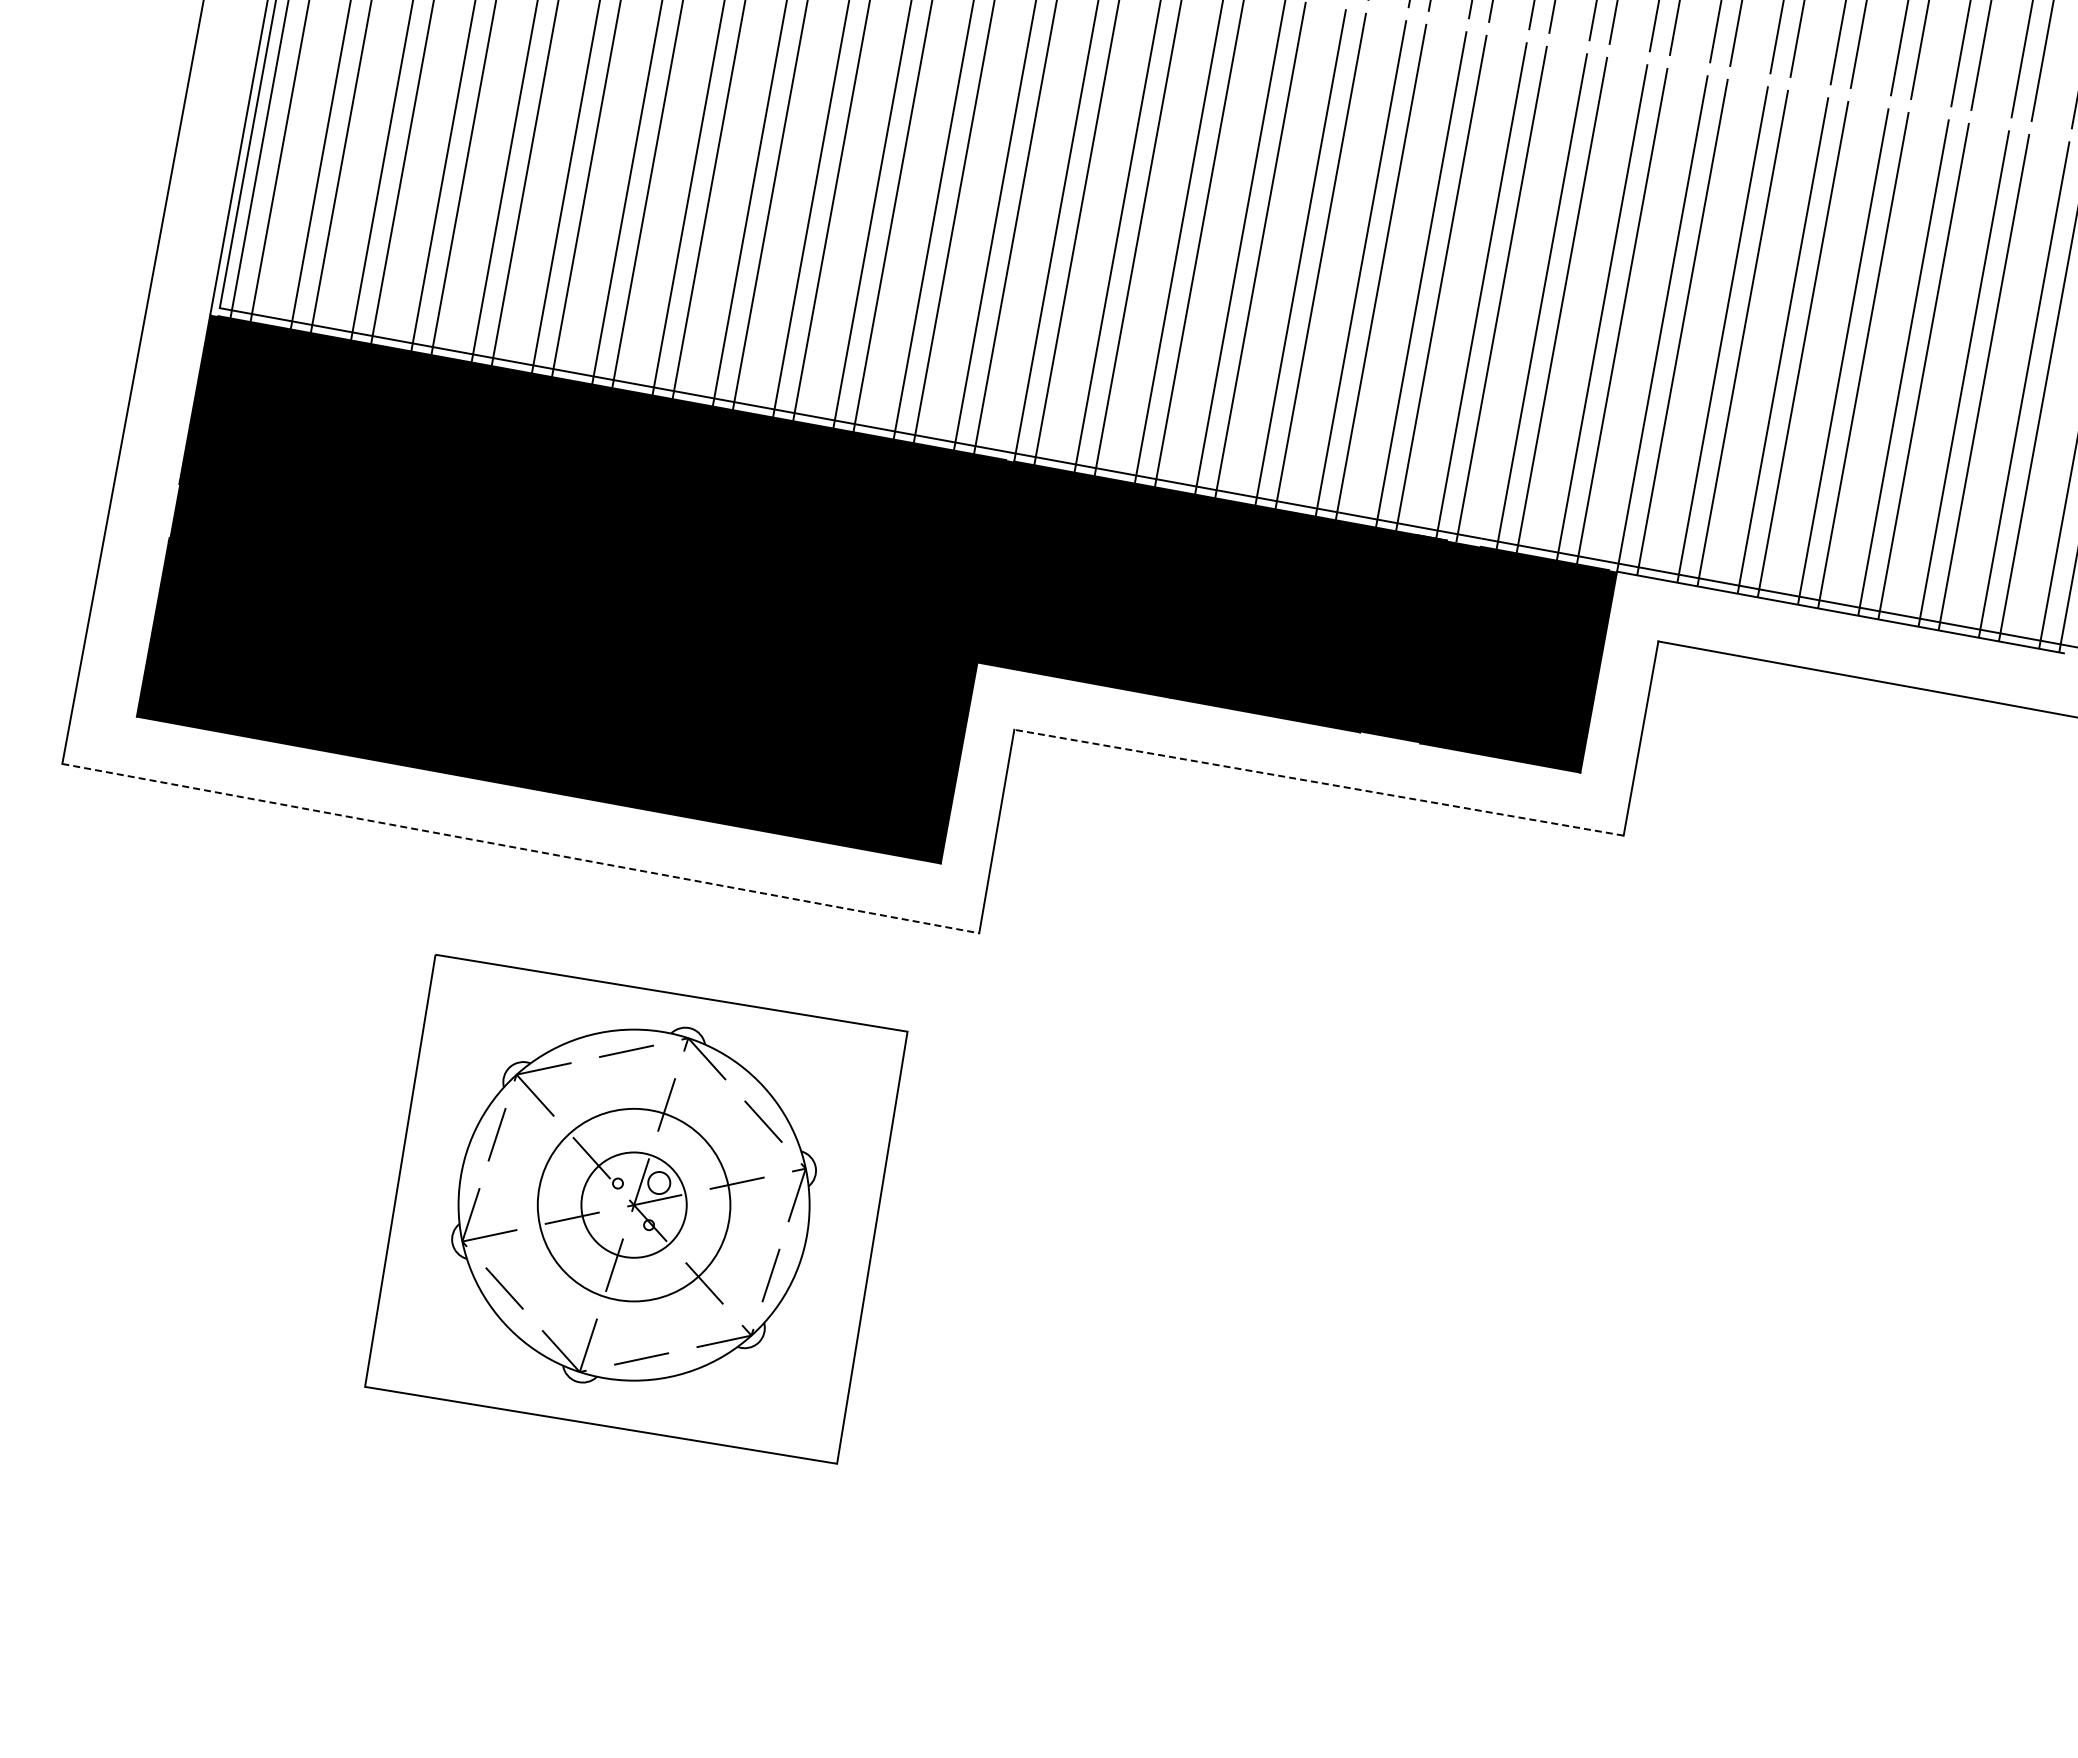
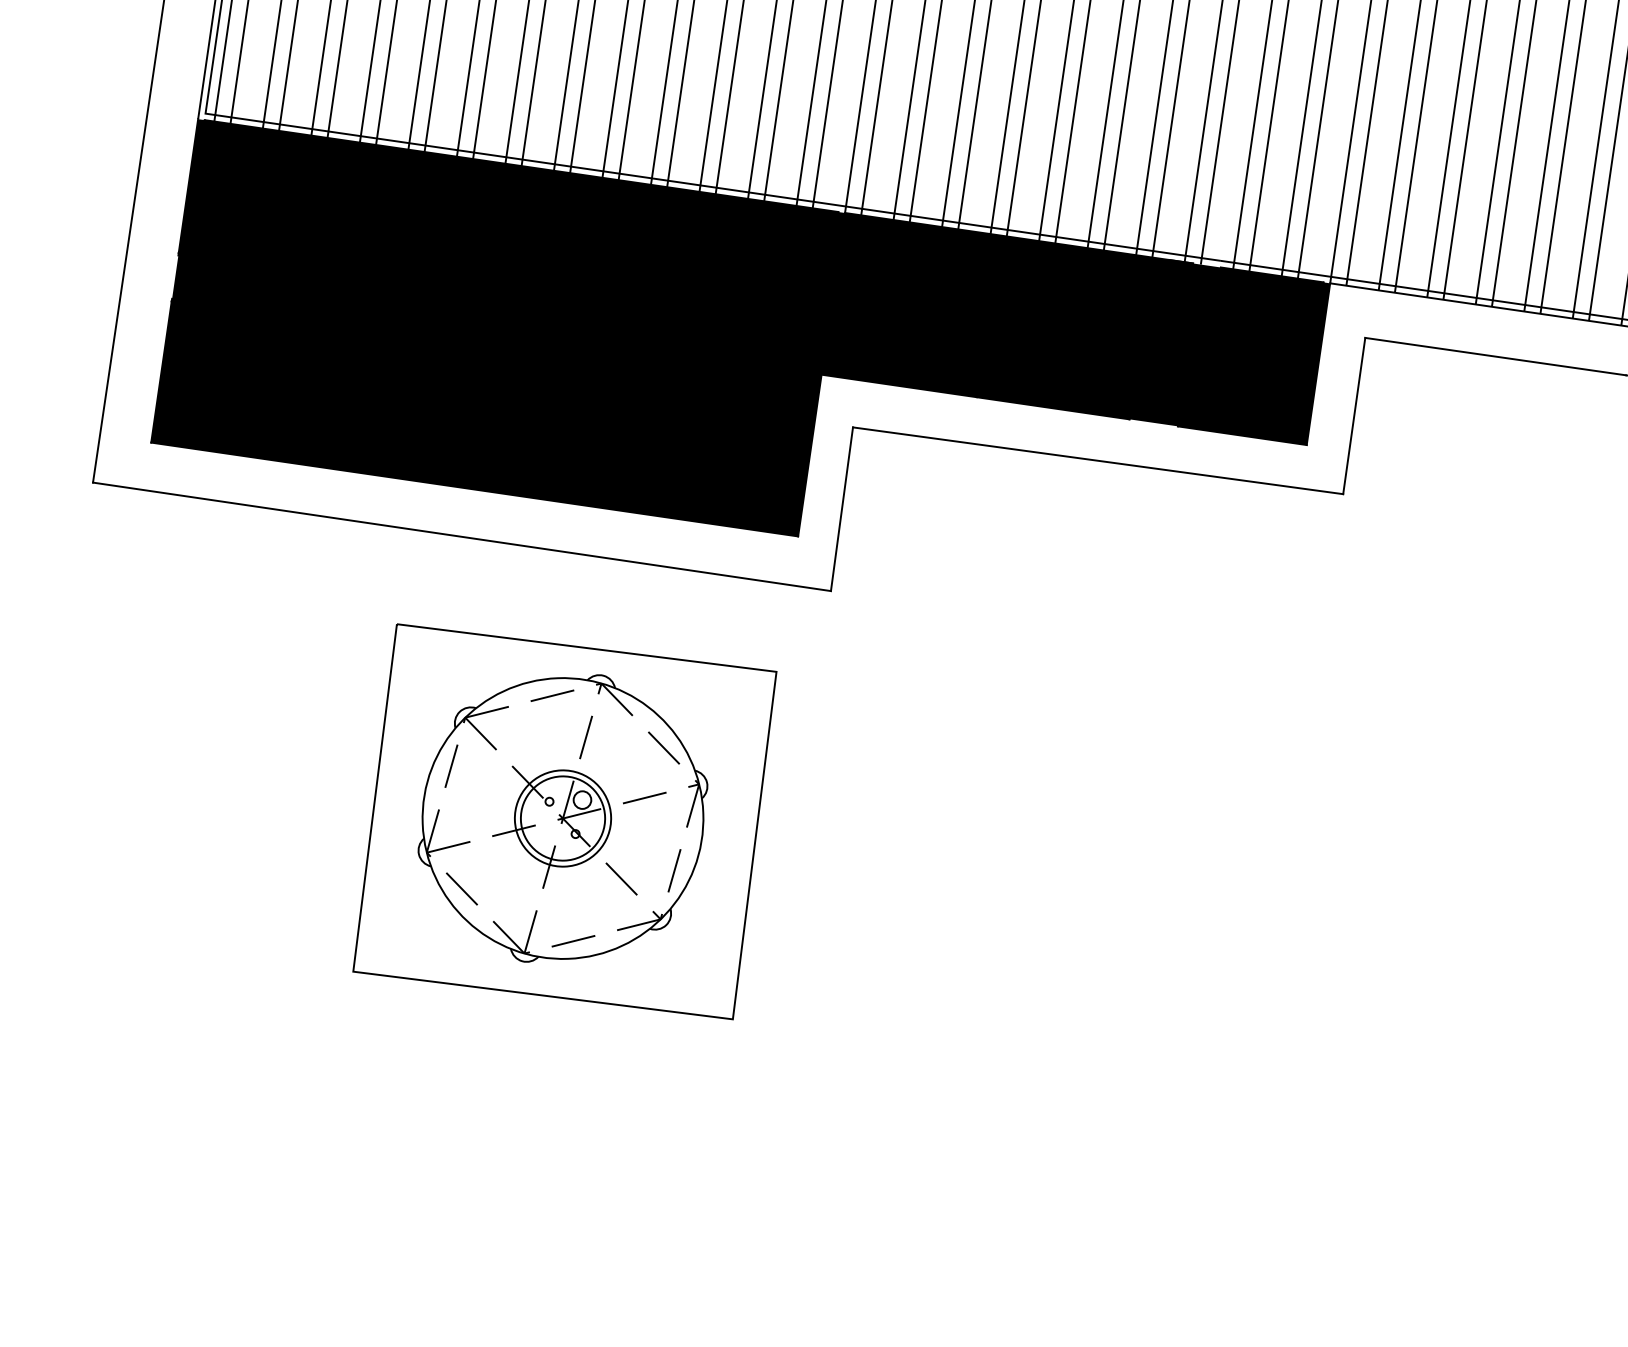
line: (1318, 782) -> (1097, 460), dashed -> solid
line: (521, 848) -> (462, 536), dashed -> solid
circle: (633, 1204) -> (562, 818), size x0.62

